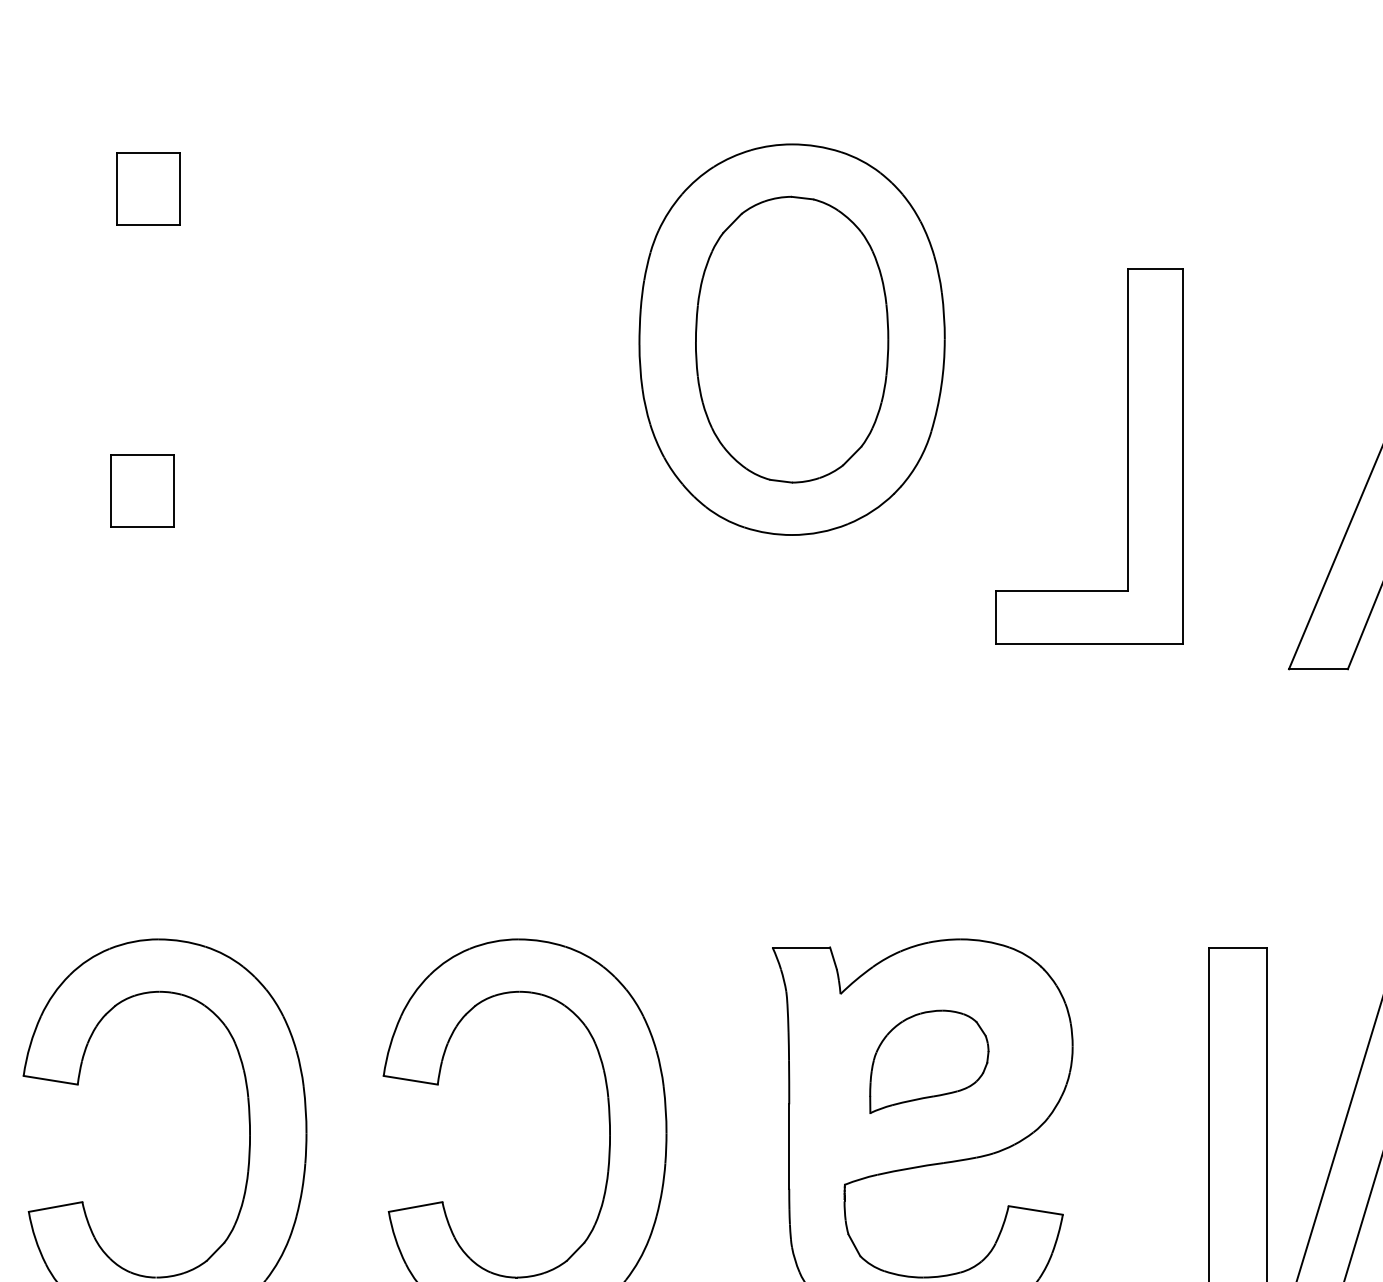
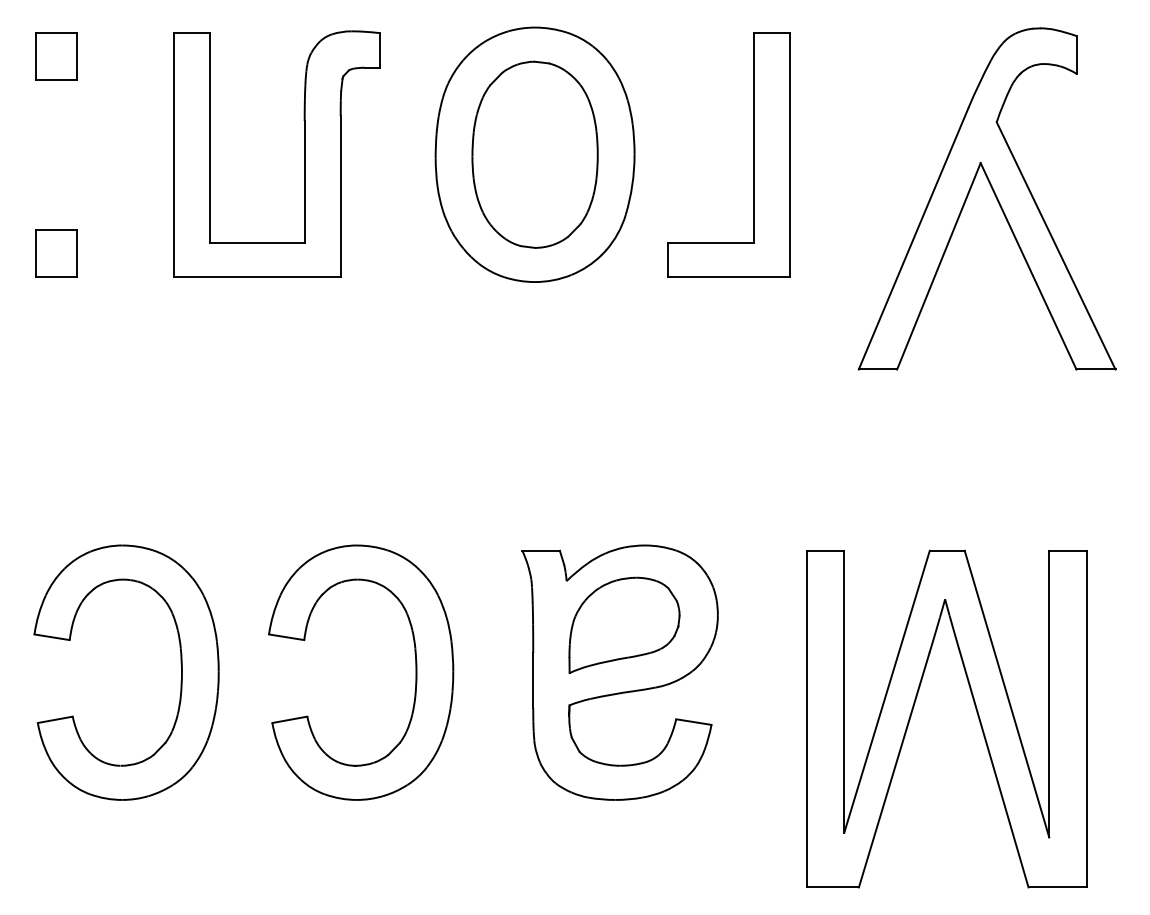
part: (149, 188) -> (56, 56), moved
part: (438, 337) -> (304, 153), added
part: (1127, 455) -> (753, 154), moved
part: (143, 491) -> (56, 253), moved
part: (929, 1060) -> (624, 624), size x1.43

